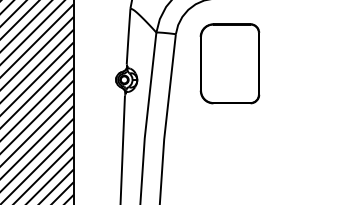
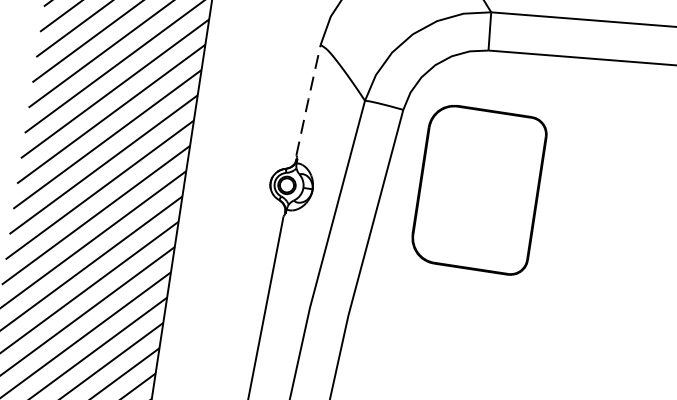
line: (128, 36) -> (308, 100), solid -> dashed
part: (229, 63) -> (478, 188), moved

